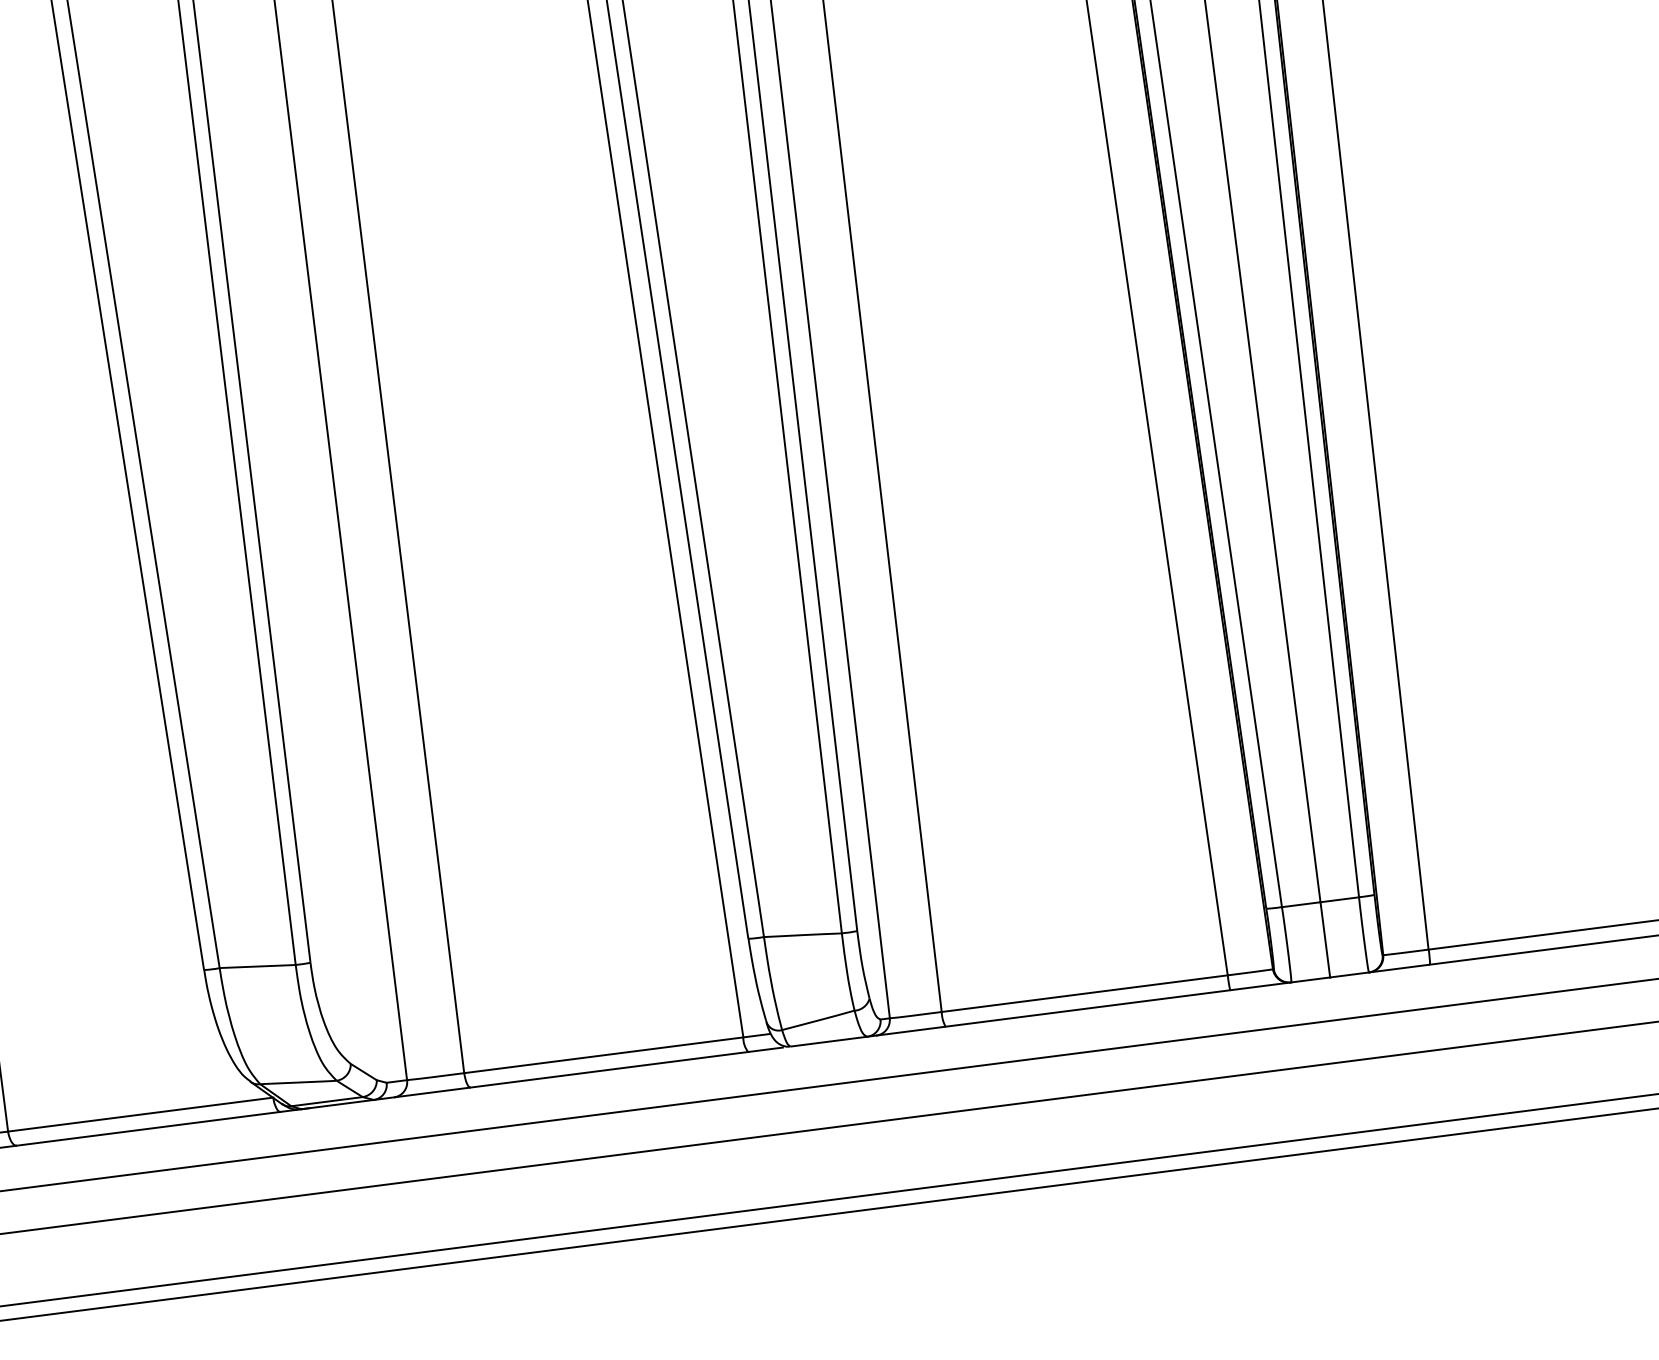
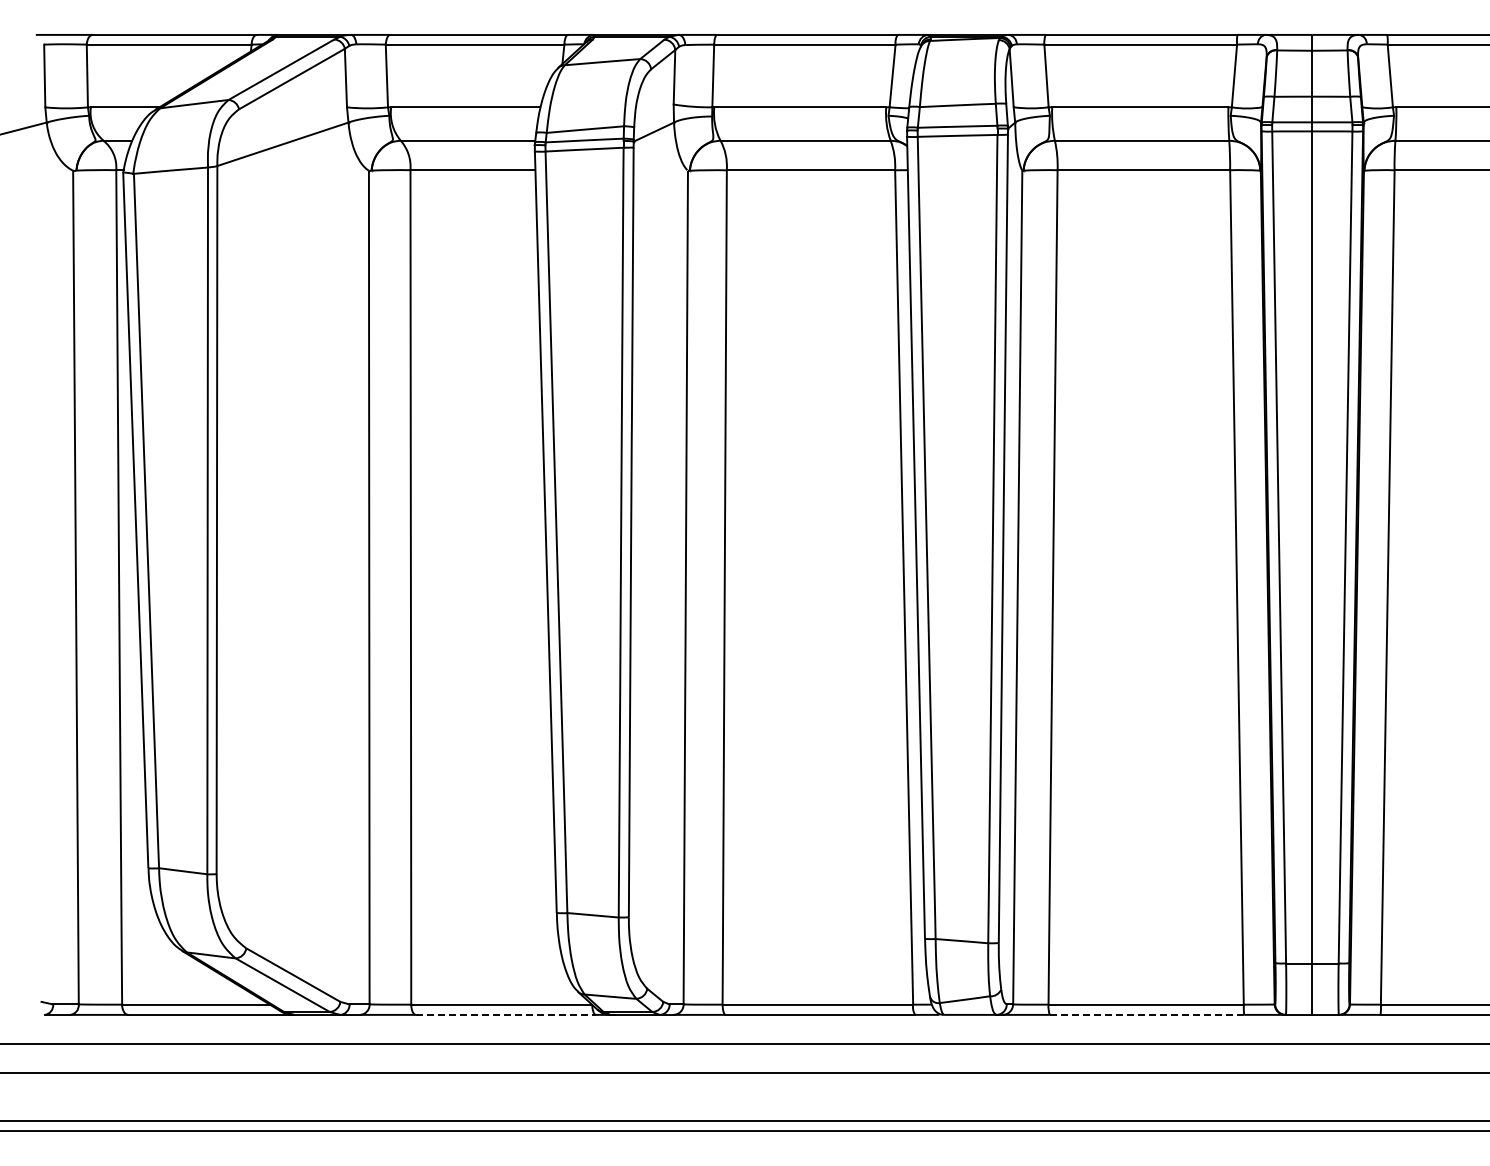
line: (1088, 1007) -> (1147, 1014), solid -> dashed
line: (149, 1128) -> (506, 1014), solid -> dashed

